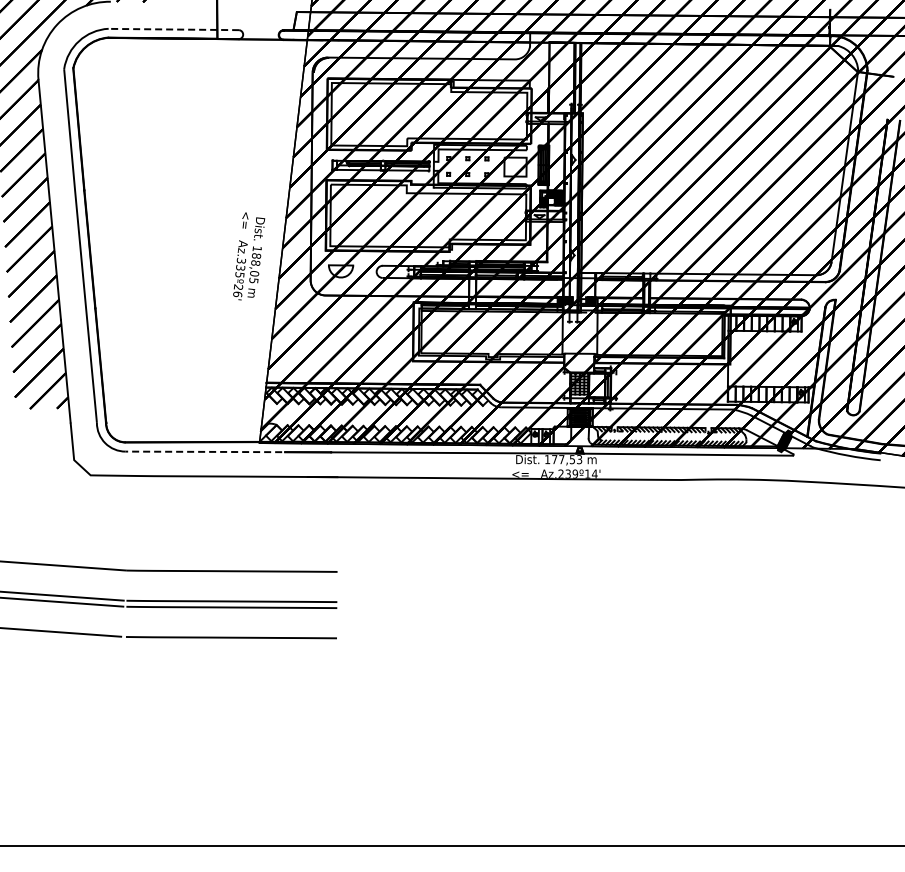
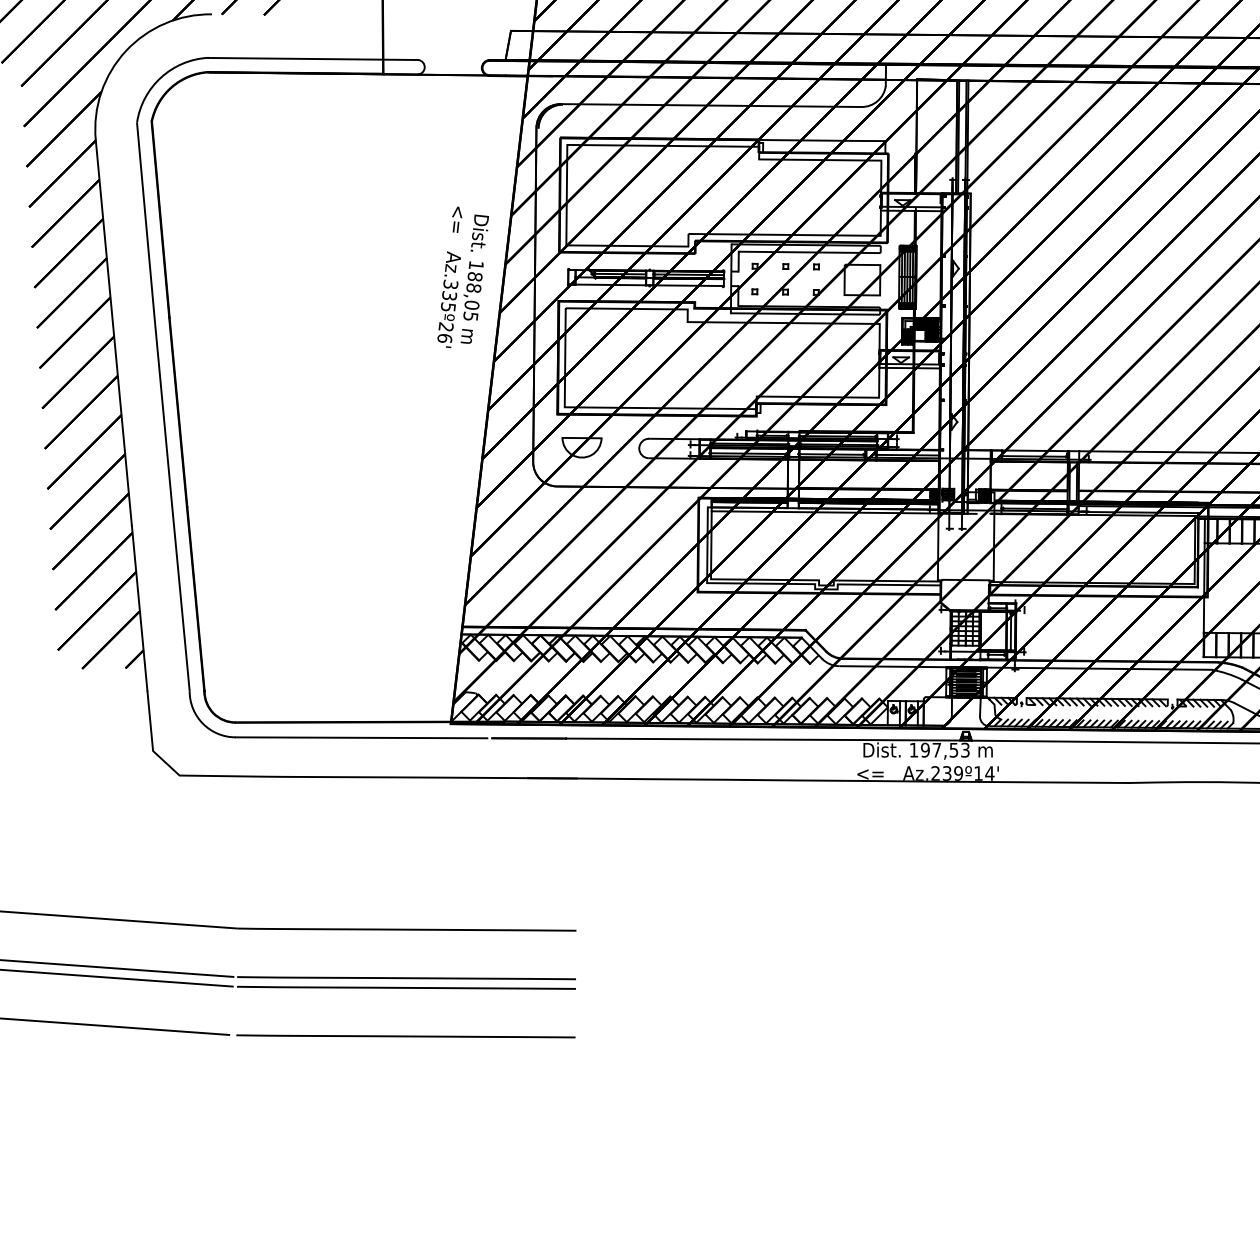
line: (173, 29) -> (312, 58), dashed -> solid
text: (249, 256) -> (463, 277), moved
line: (203, 451) -> (360, 737), dashed -> solid
text: (554, 459) -> (925, 750), 177,53 -> 197,53

